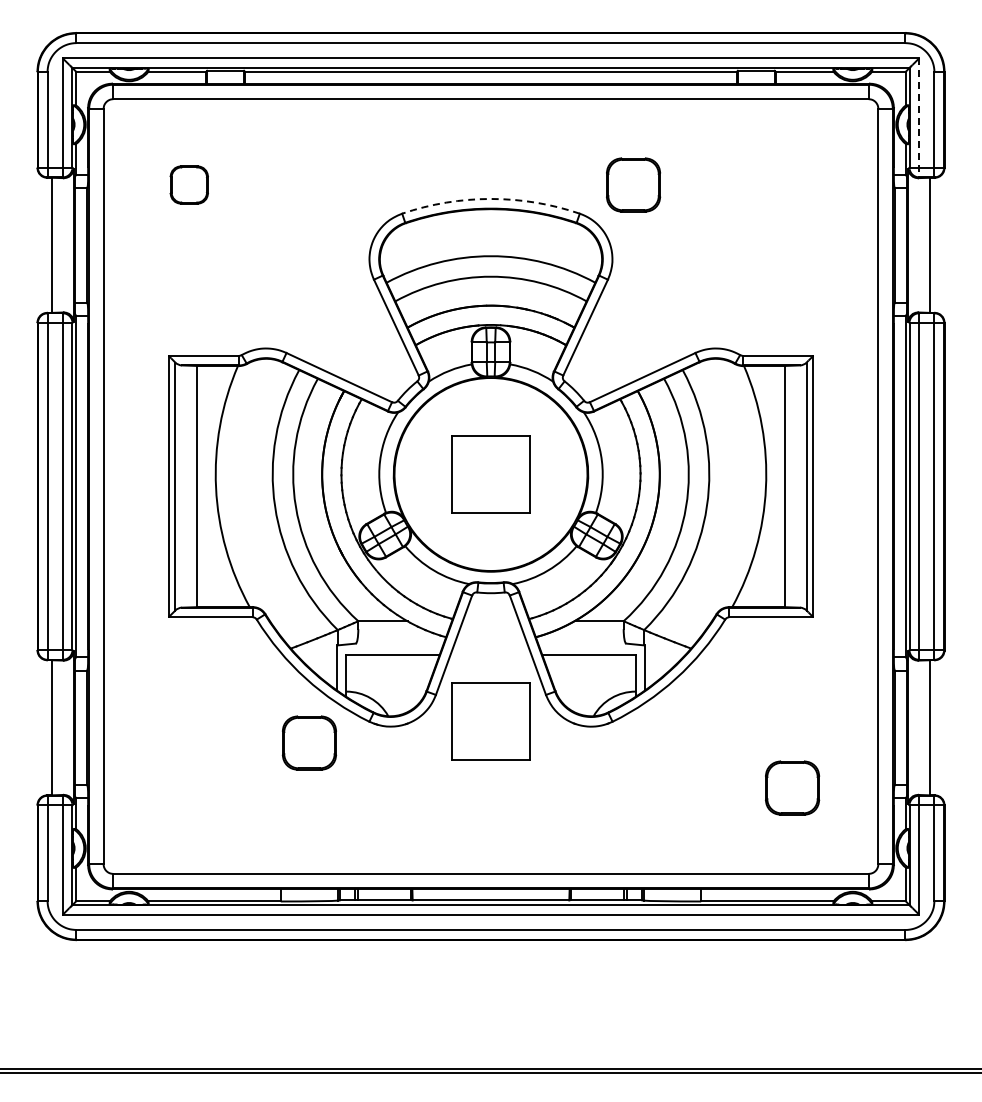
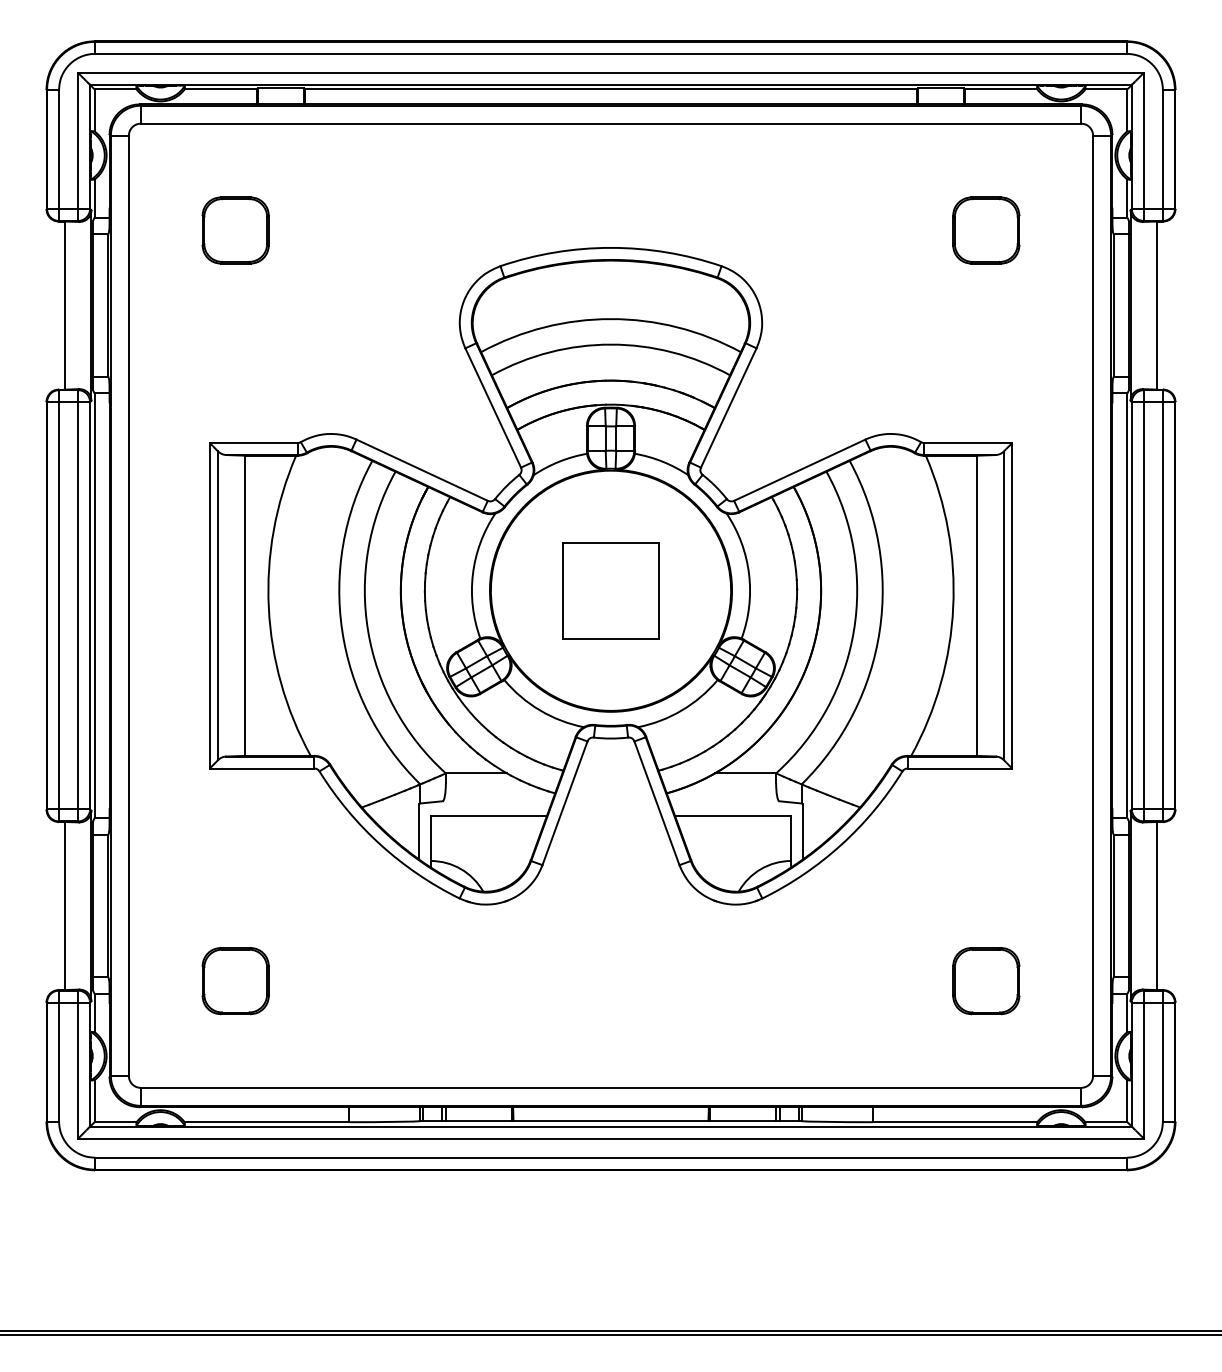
line: (919, 118) -> (1144, 147), dashed -> solid
part: (188, 184) -> (234, 229), size x1.43
part: (633, 184) -> (986, 229), moved
arc: (491, 198) -> (611, 247), dashed -> solid
part: (490, 721) -> (610, 898), removed
part: (308, 742) -> (234, 980), moved

